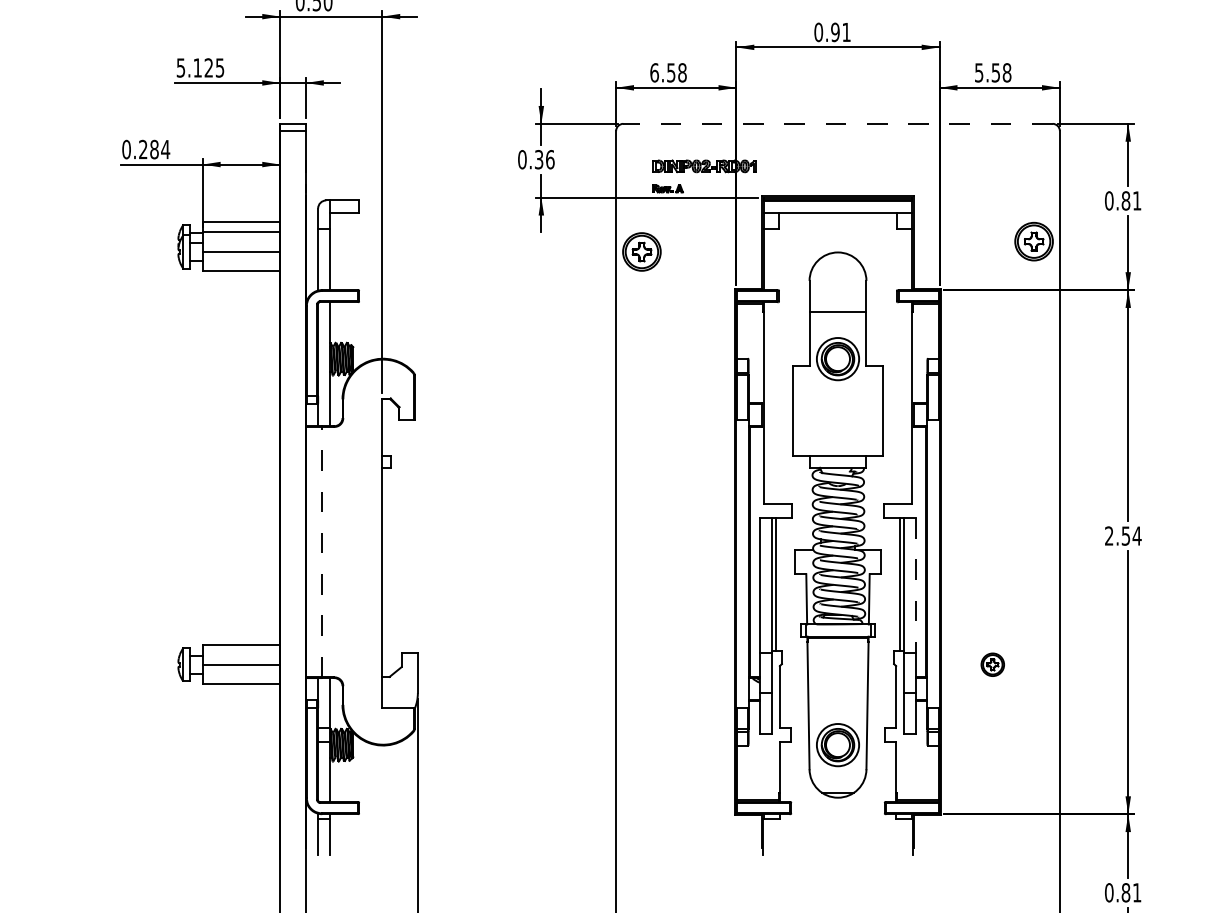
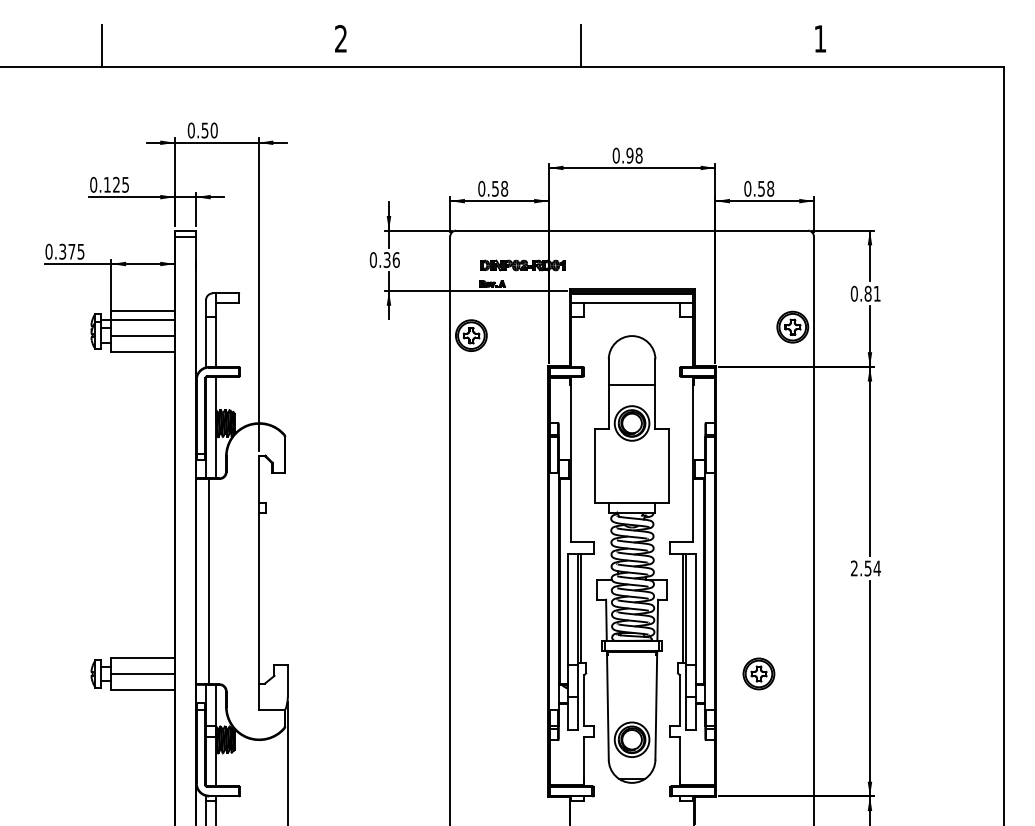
text: (845, 32) -> (638, 155), 0.91 -> 0.98
text: (180, 67) -> (93, 184), 5.125 -> 0.125
text: (654, 72) -> (481, 188), 6.58 -> 0.58
text: (978, 72) -> (747, 188), 5.58 -> 0.58
line: (838, 123) -> (632, 230), dashed -> solid
text: (153, 149) -> (71, 251), 0.284 -> 0.375
line: (322, 551) -> (209, 581), dashed -> solid
line: (916, 586) -> (696, 609), dashed -> solid
part: (992, 664) -> (758, 673), size x1.67

